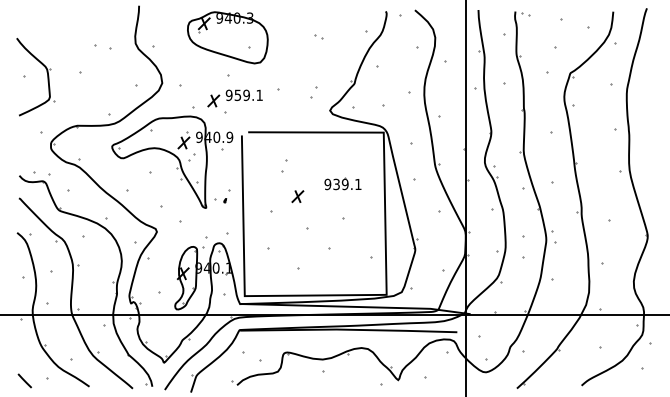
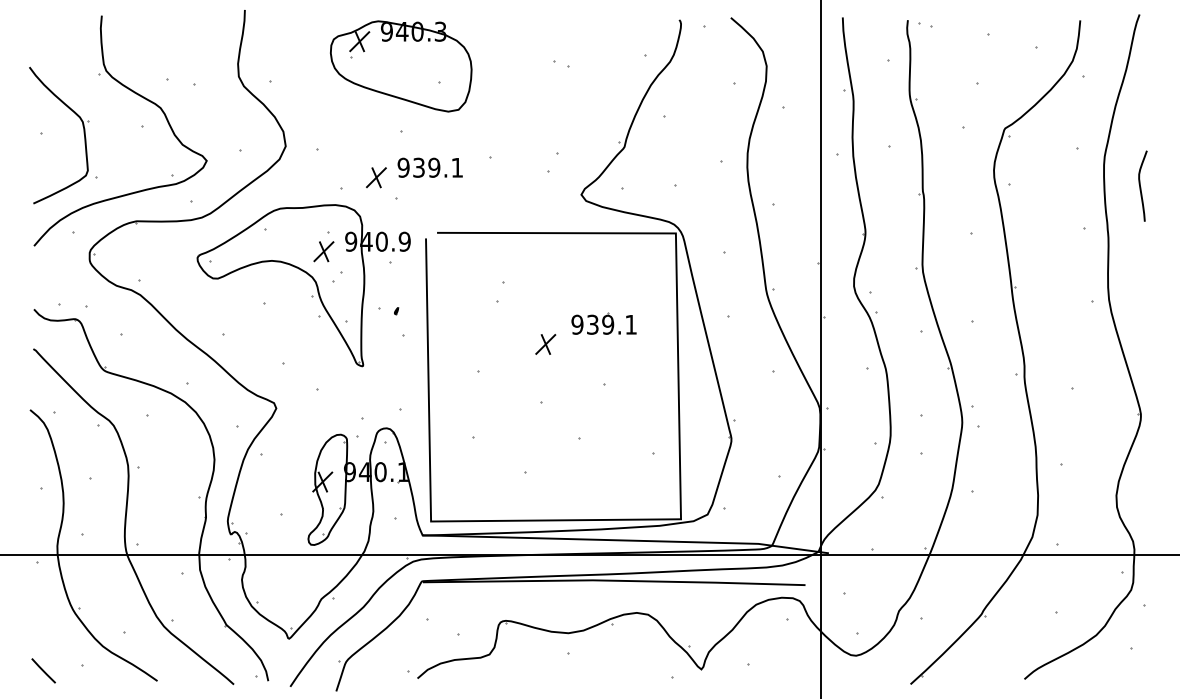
part: (77, 54) -> (136, 95), added
text: (238, 94) -> (419, 166), 959.1 -> 939.1
curve: (648, 105) -> (1142, 185), added
part: (297, 196) -> (545, 344), moved
part: (220, 200) -> (388, 310), moved

